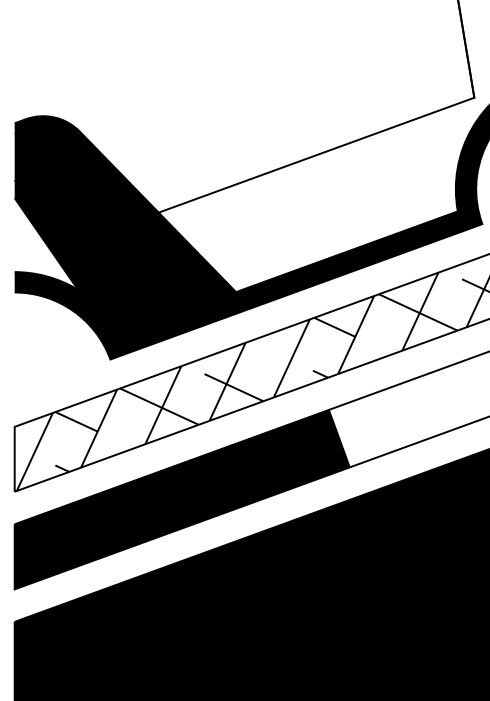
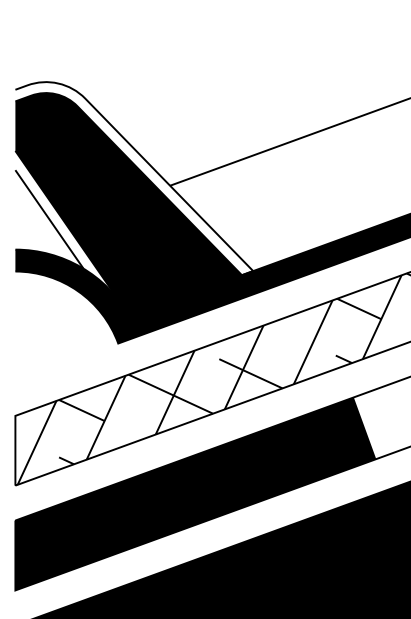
fill: (125, 205) -> (134, 178), removed
fill: (61, 248) -> (65, 224), removed

